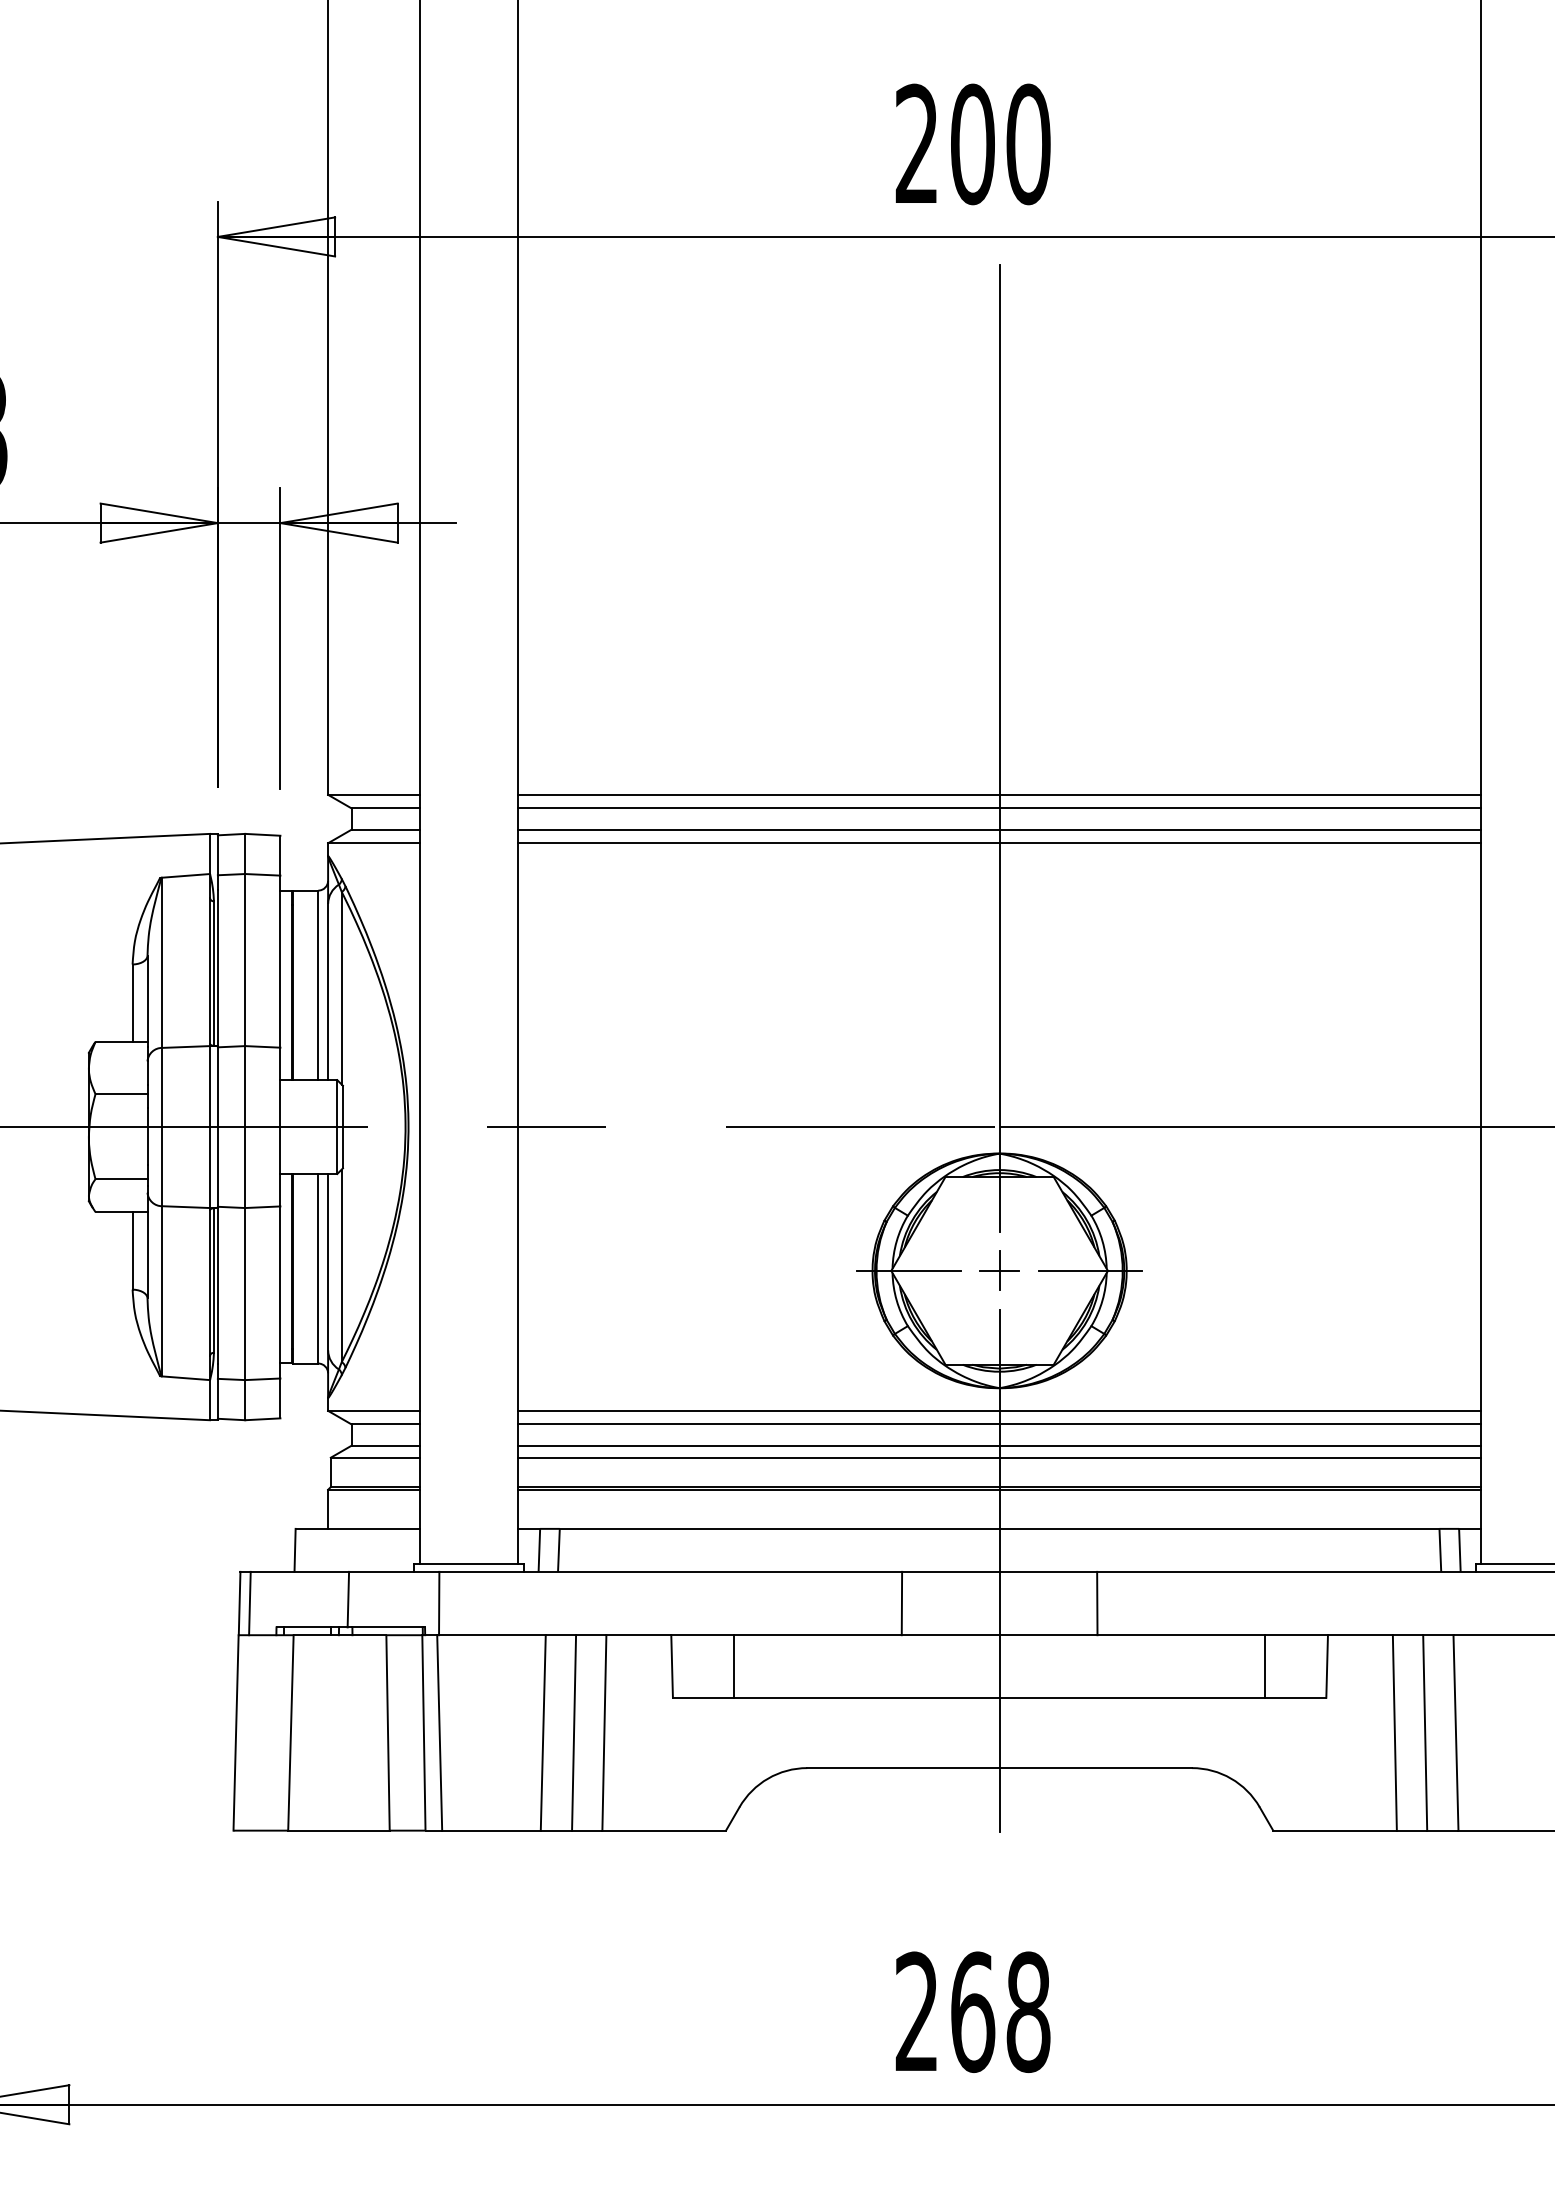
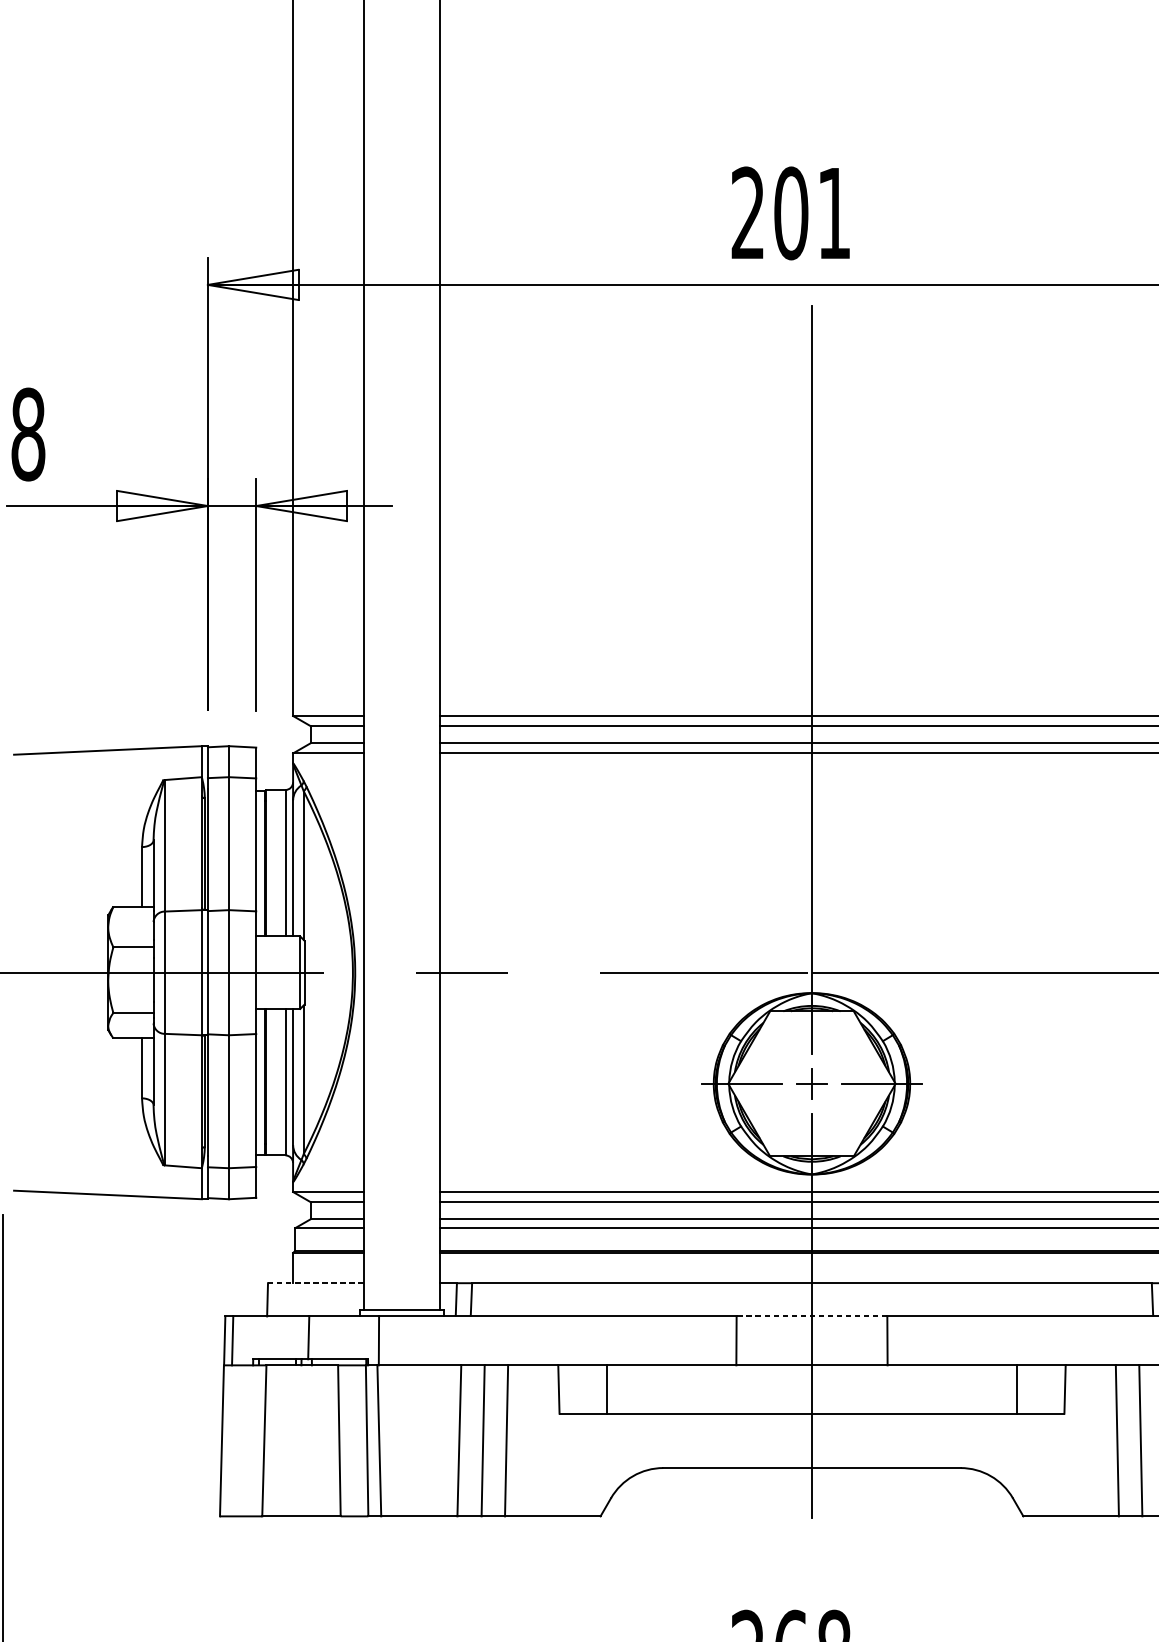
text: (1028, 144) -> (834, 213), 200 -> 201
line: (358, 1528) -> (316, 1282), solid -> dashed
line: (999, 1571) -> (811, 1316), solid -> dashed

